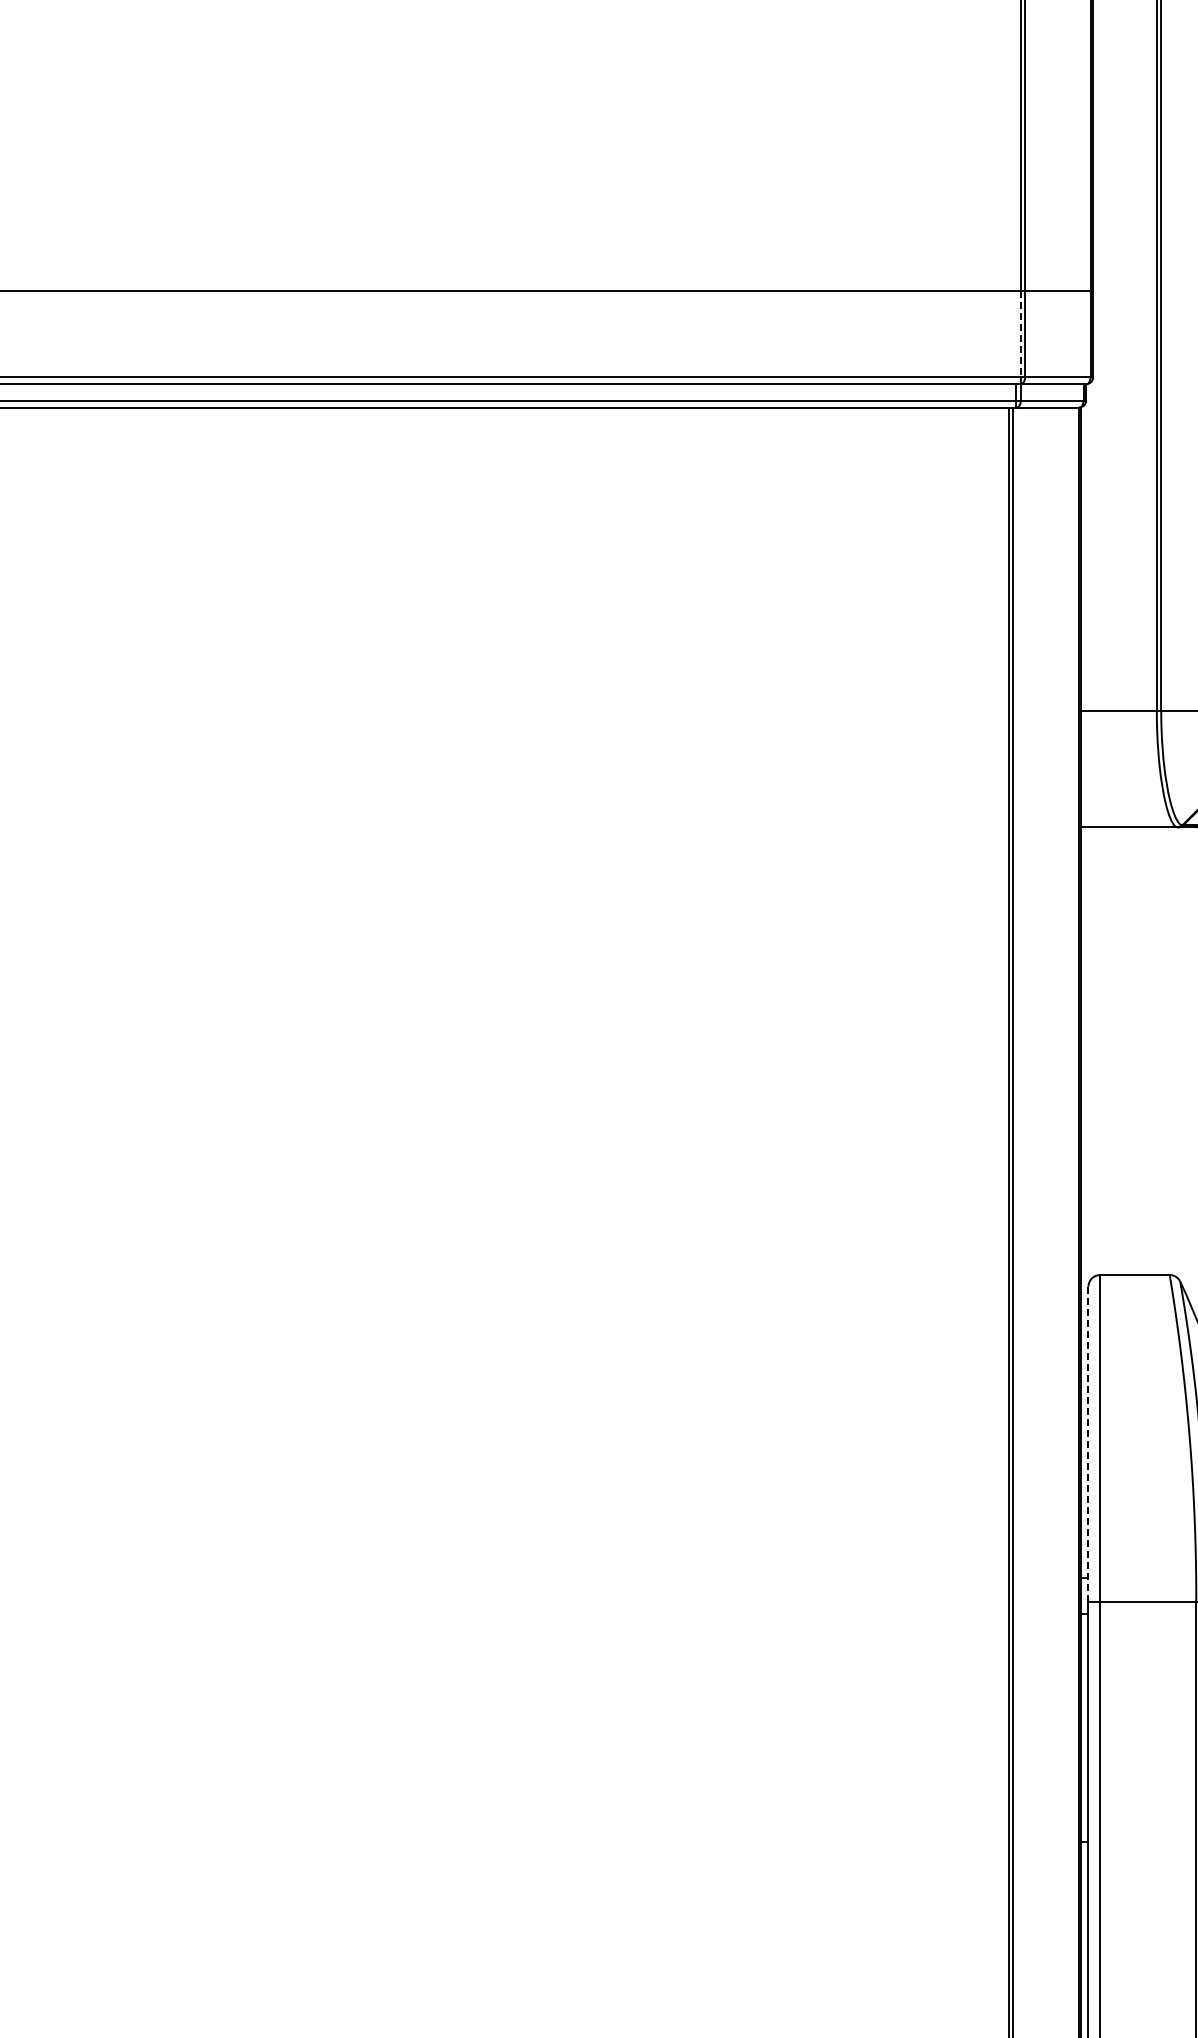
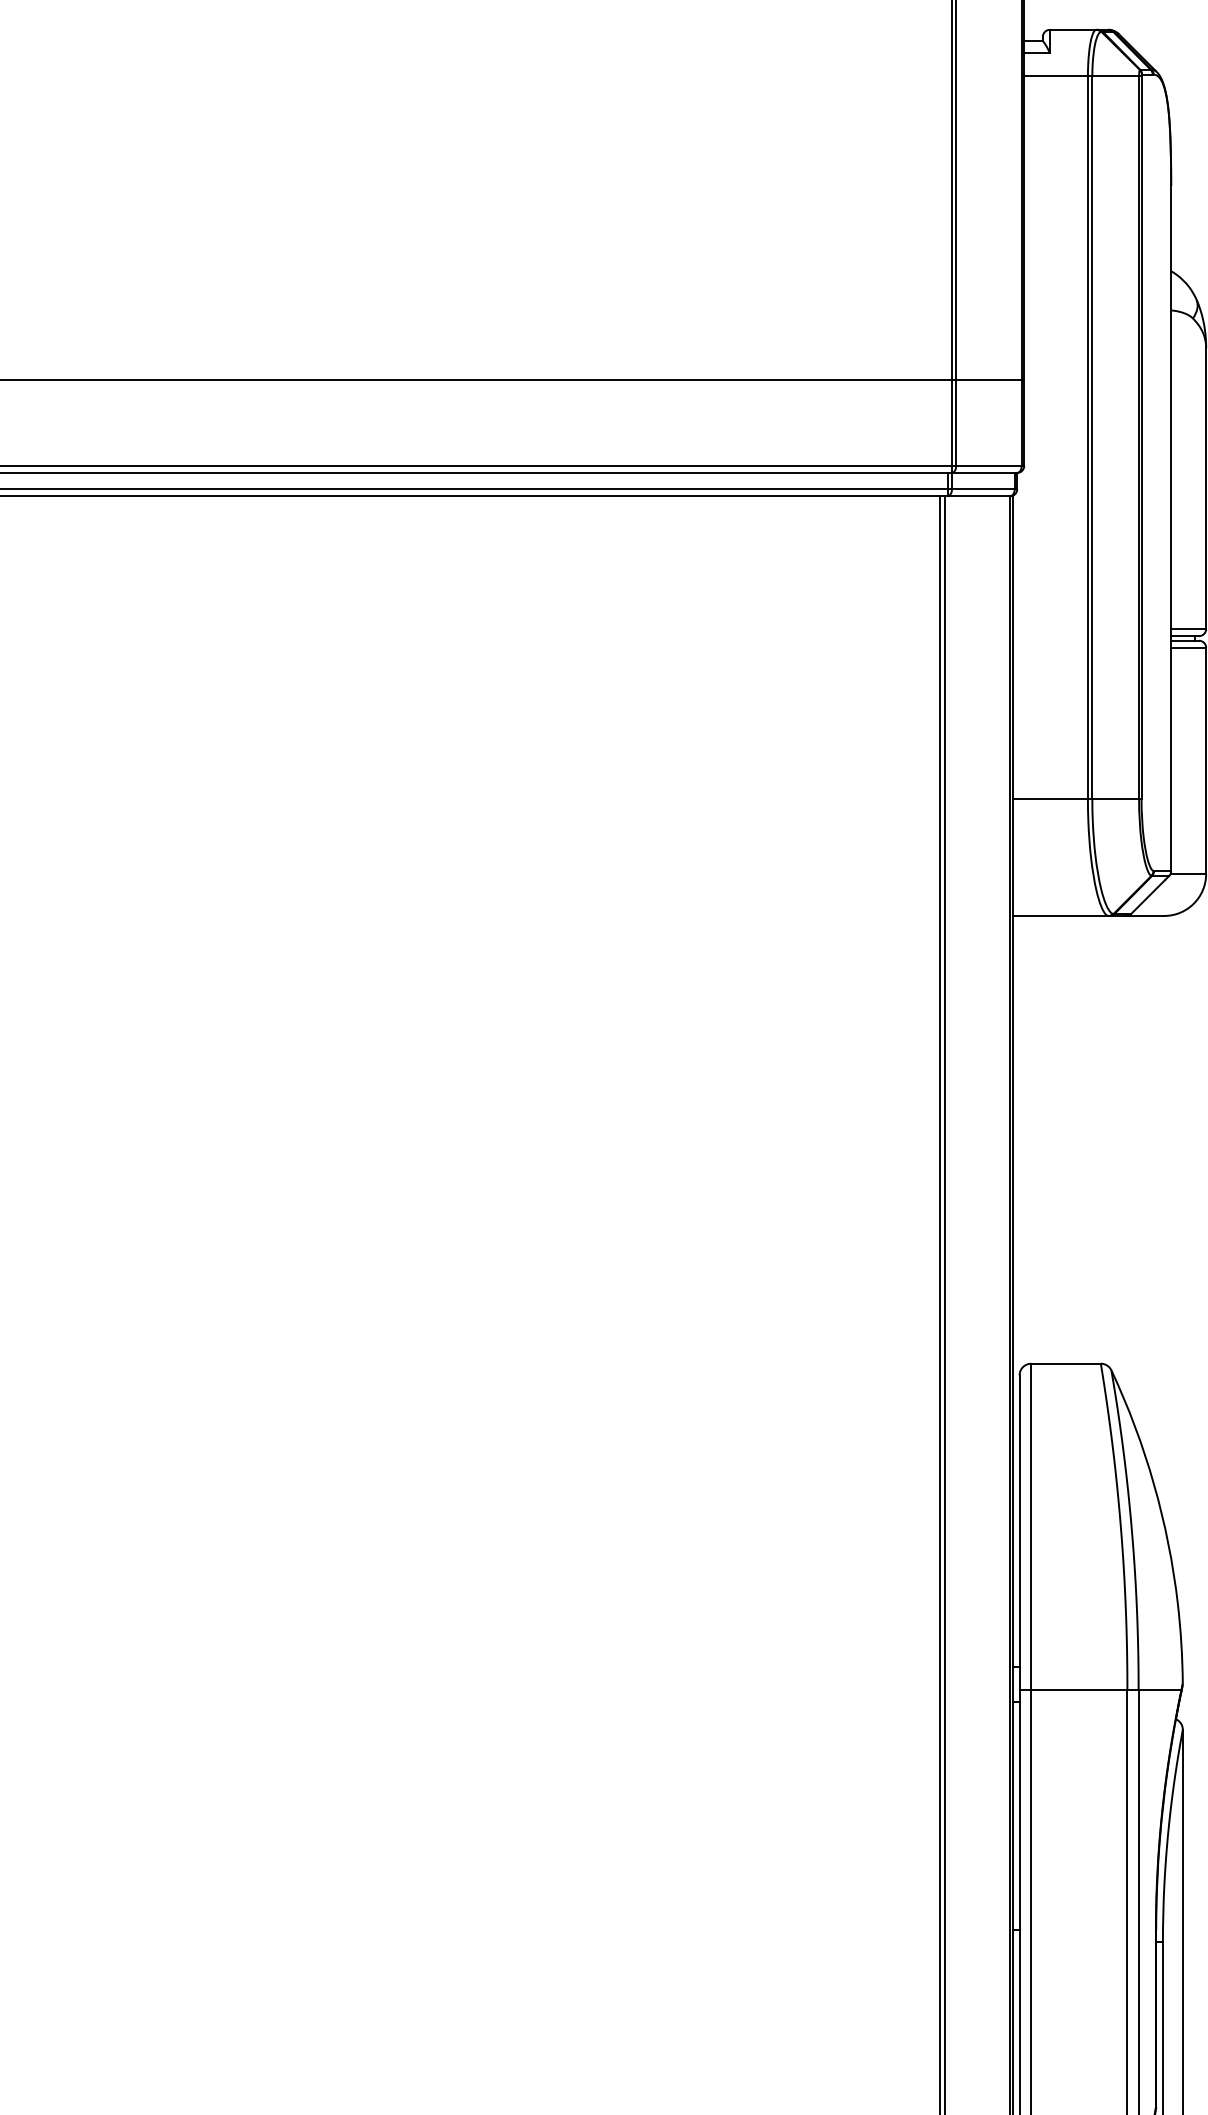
line: (1020, 334) -> (951, 423), dashed -> solid
line: (1088, 1444) -> (1019, 1533), dashed -> solid

